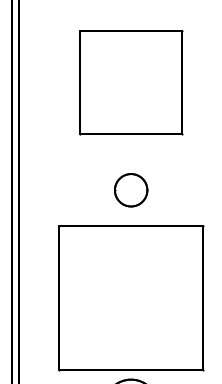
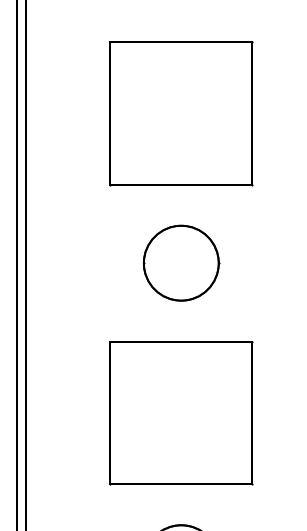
part: (131, 189) -> (181, 262), size x1.67
part: (131, 298) -> (181, 413), size x0.71

